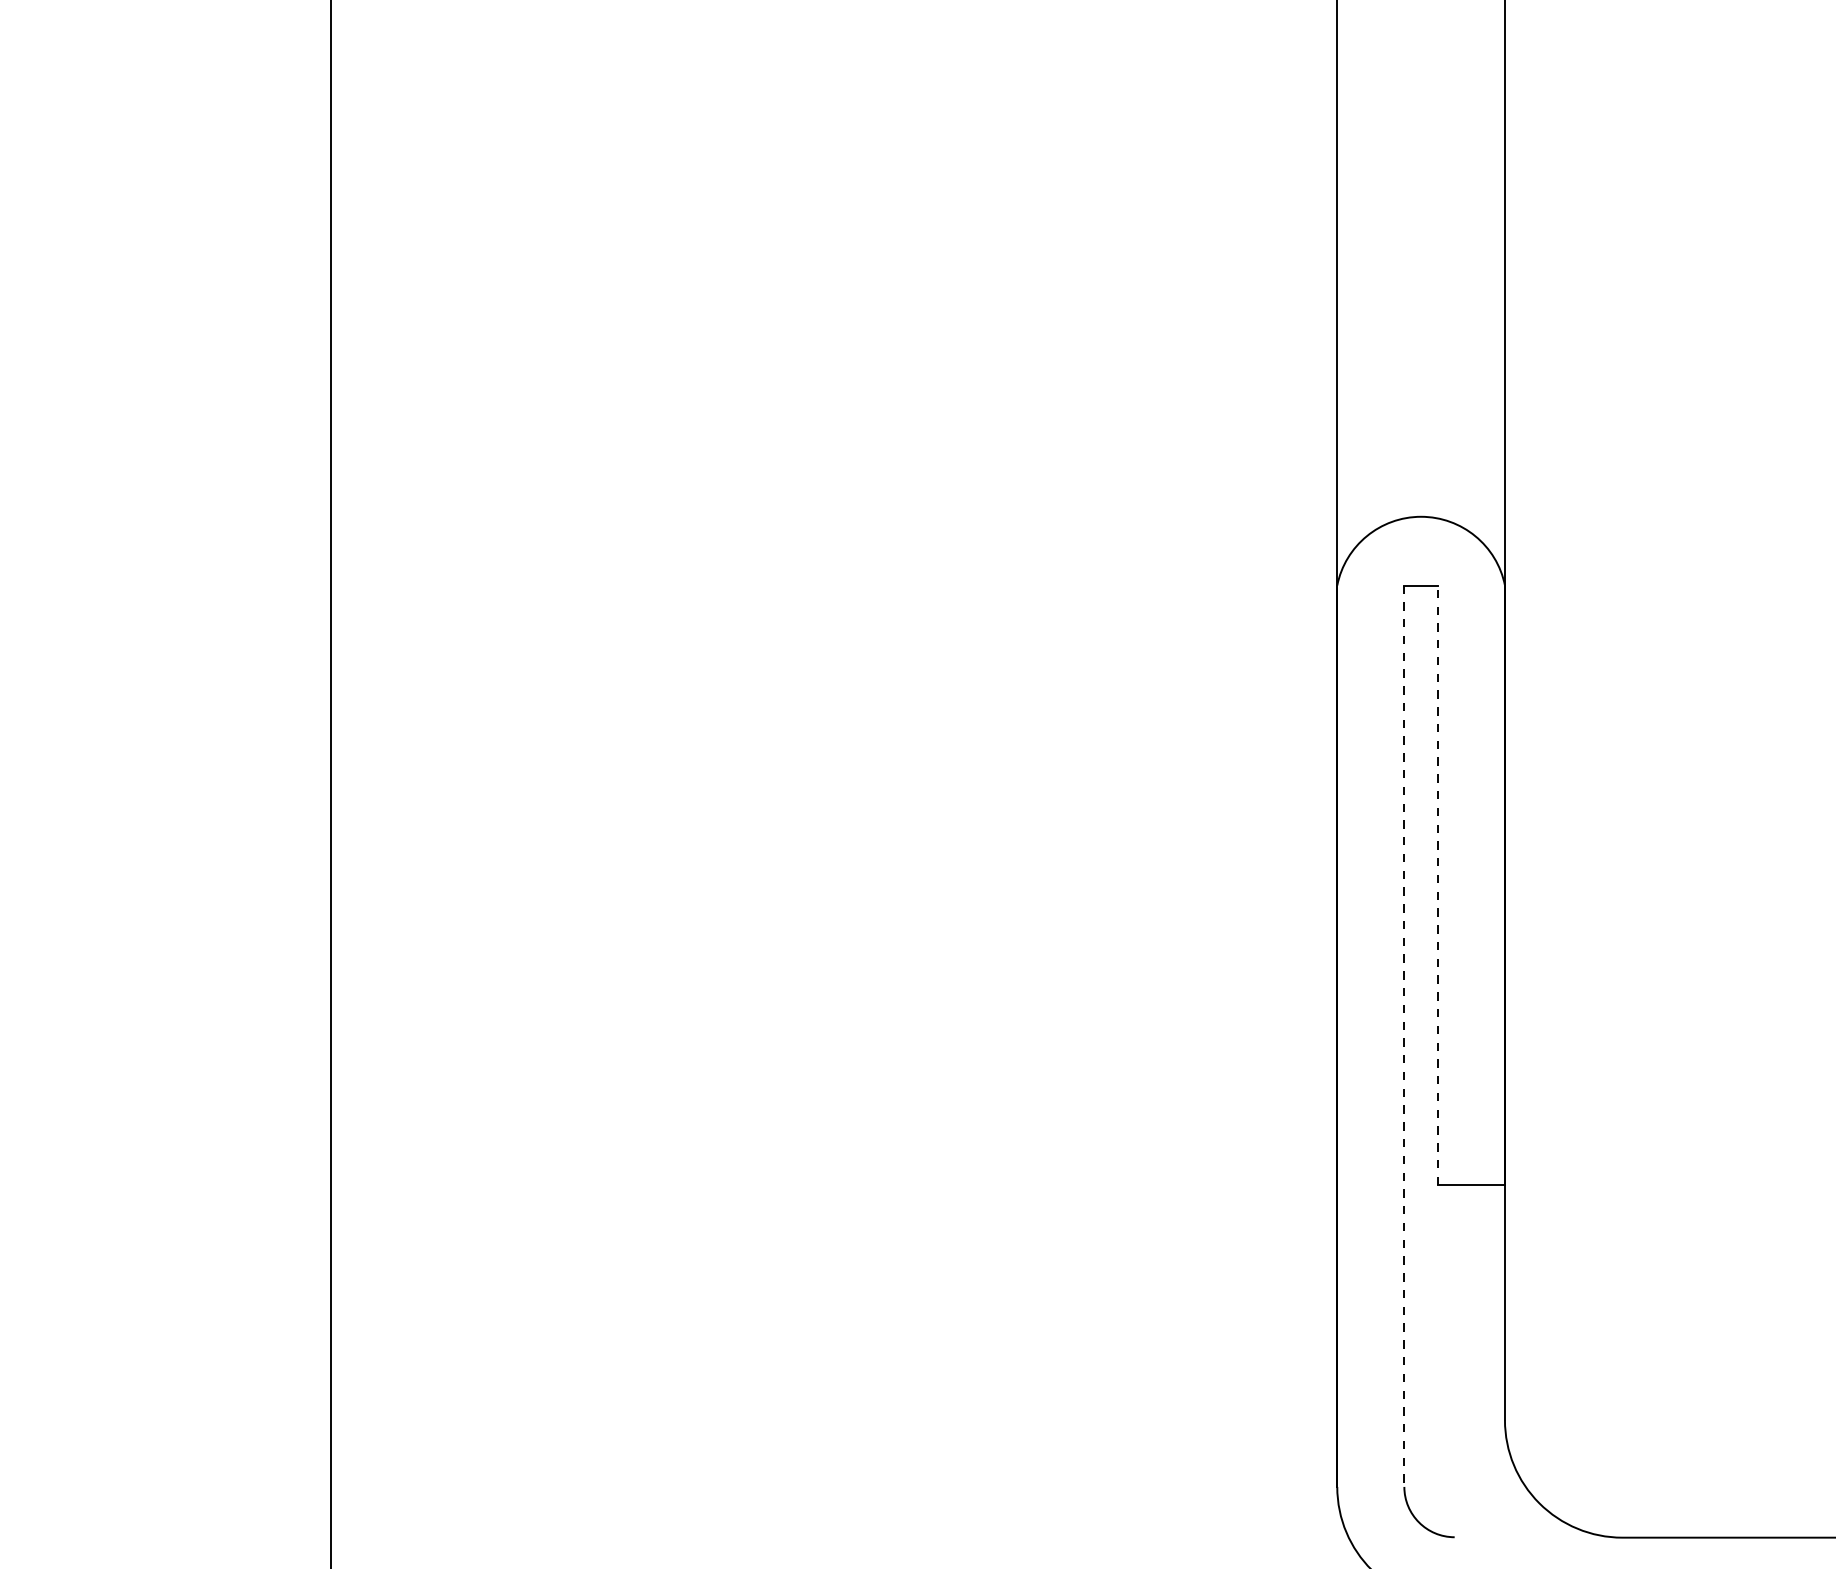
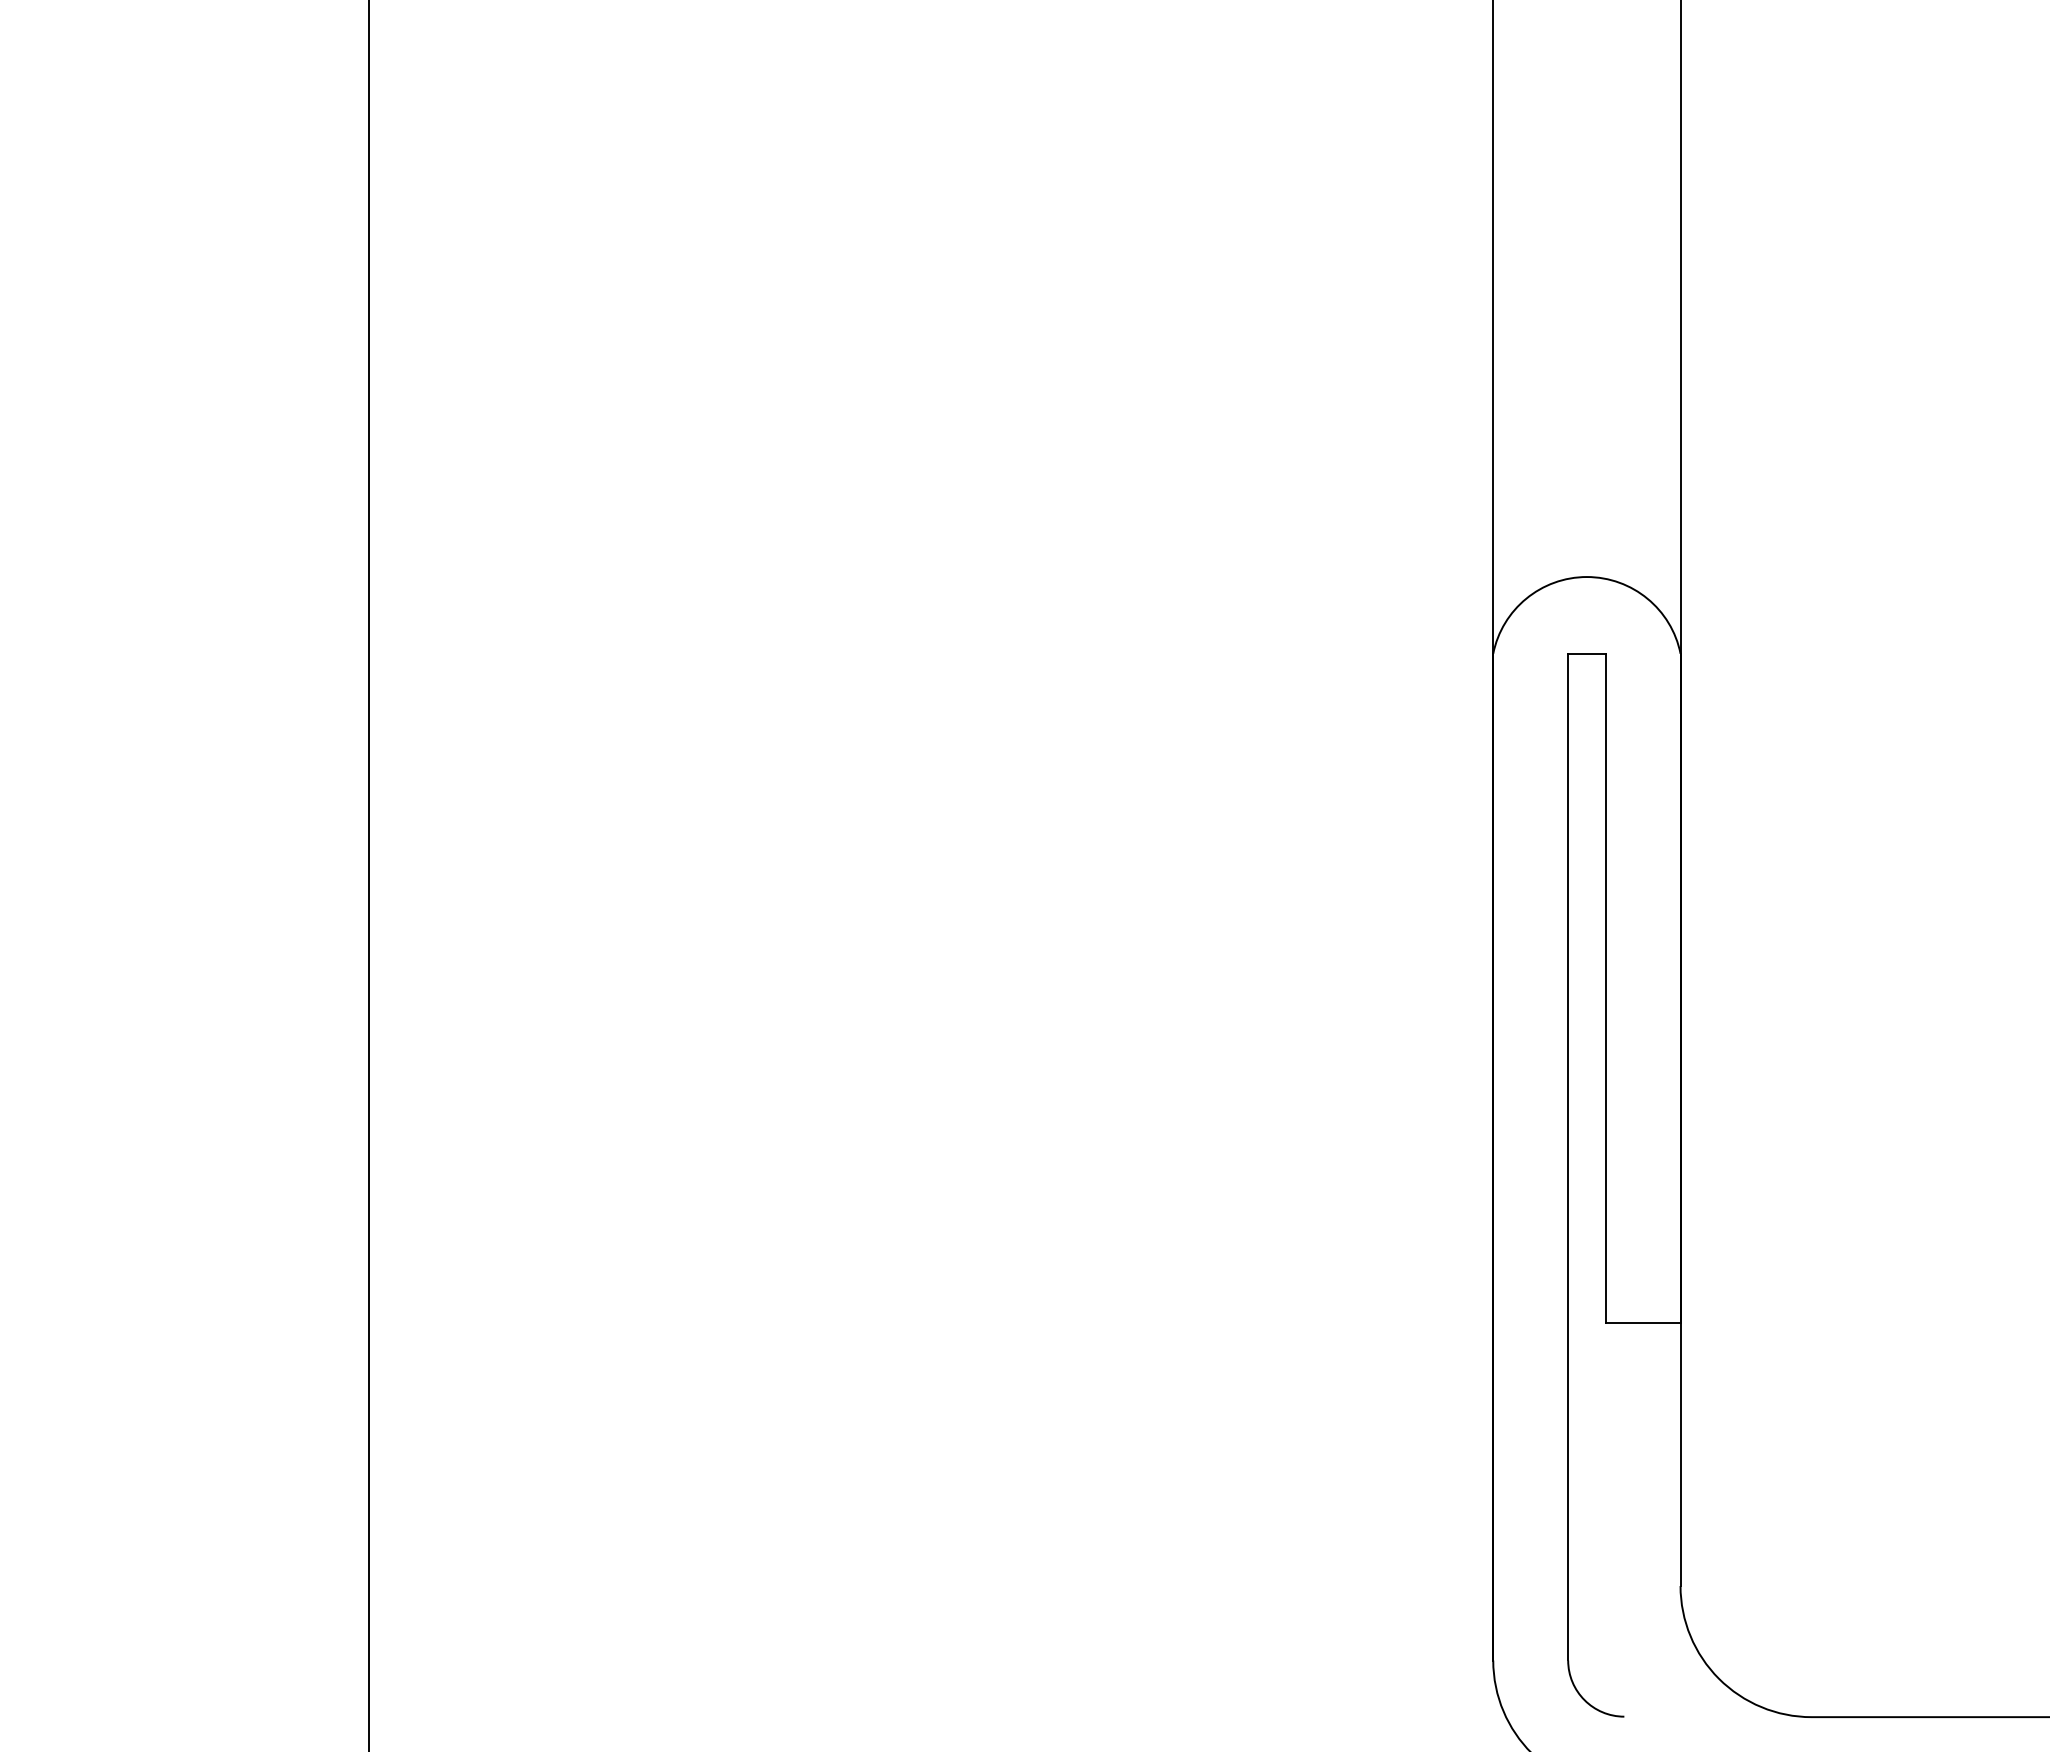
line: (1437, 885) -> (1605, 988), dashed -> solid
line: (1404, 1036) -> (1568, 1157), dashed -> solid

